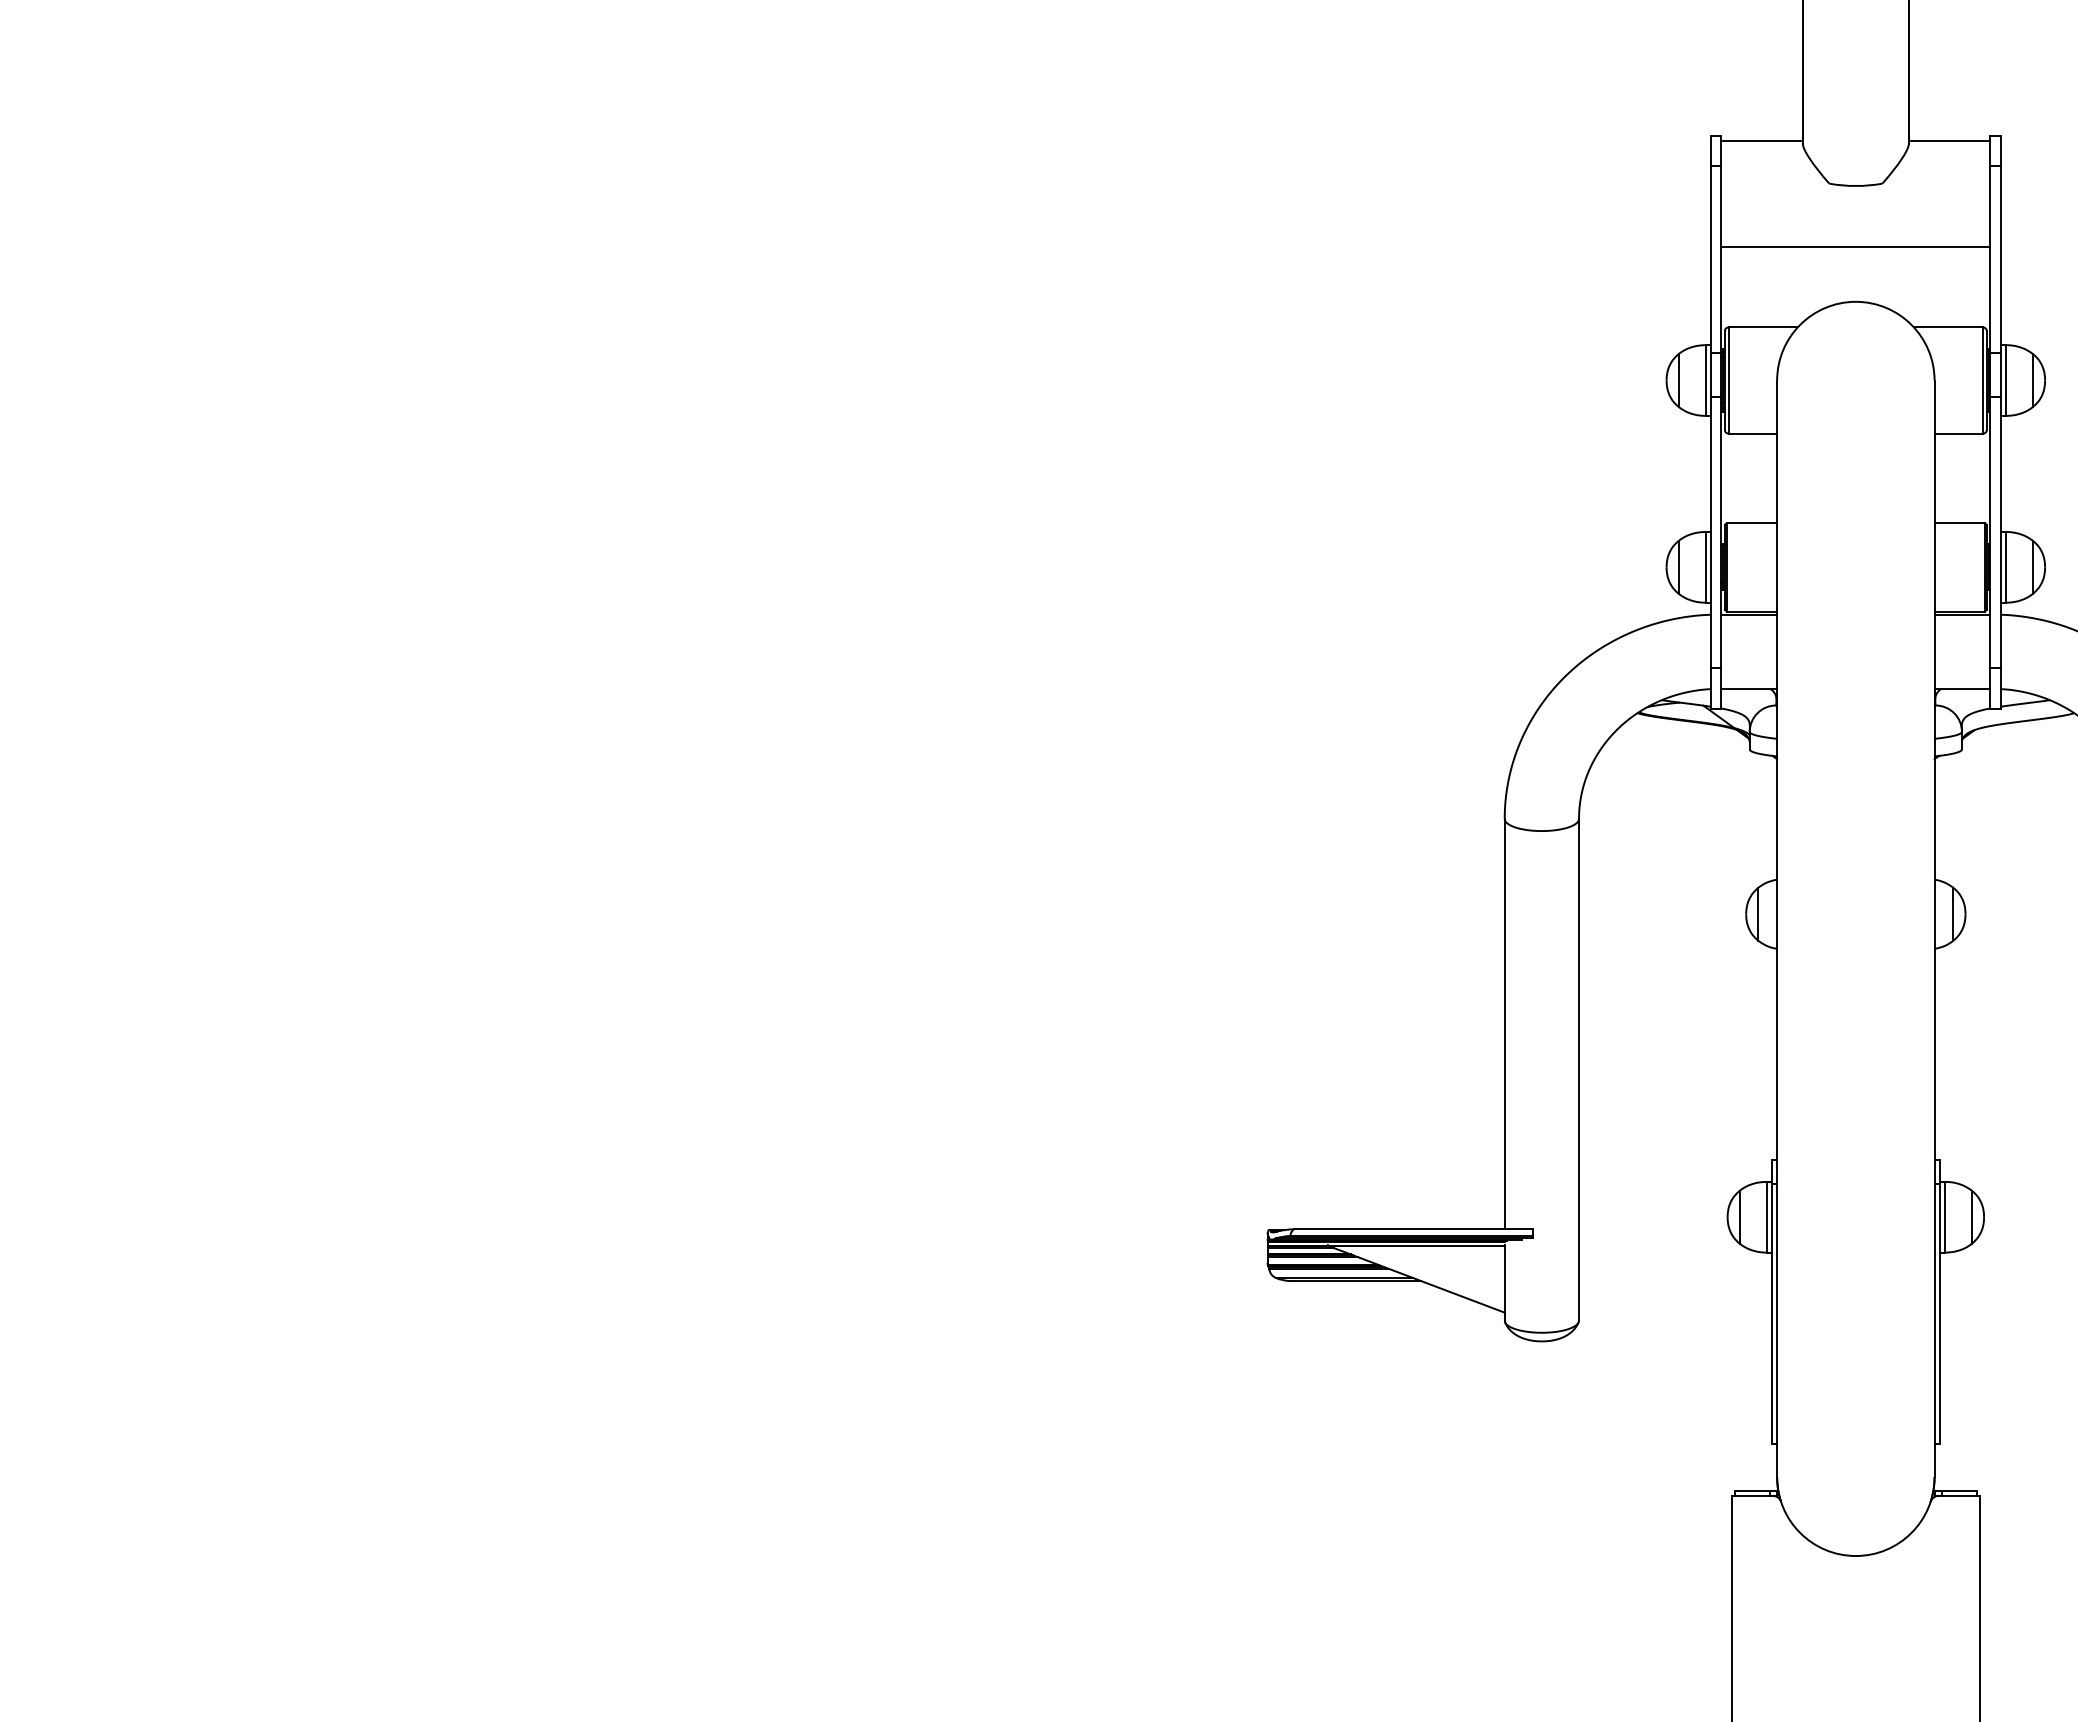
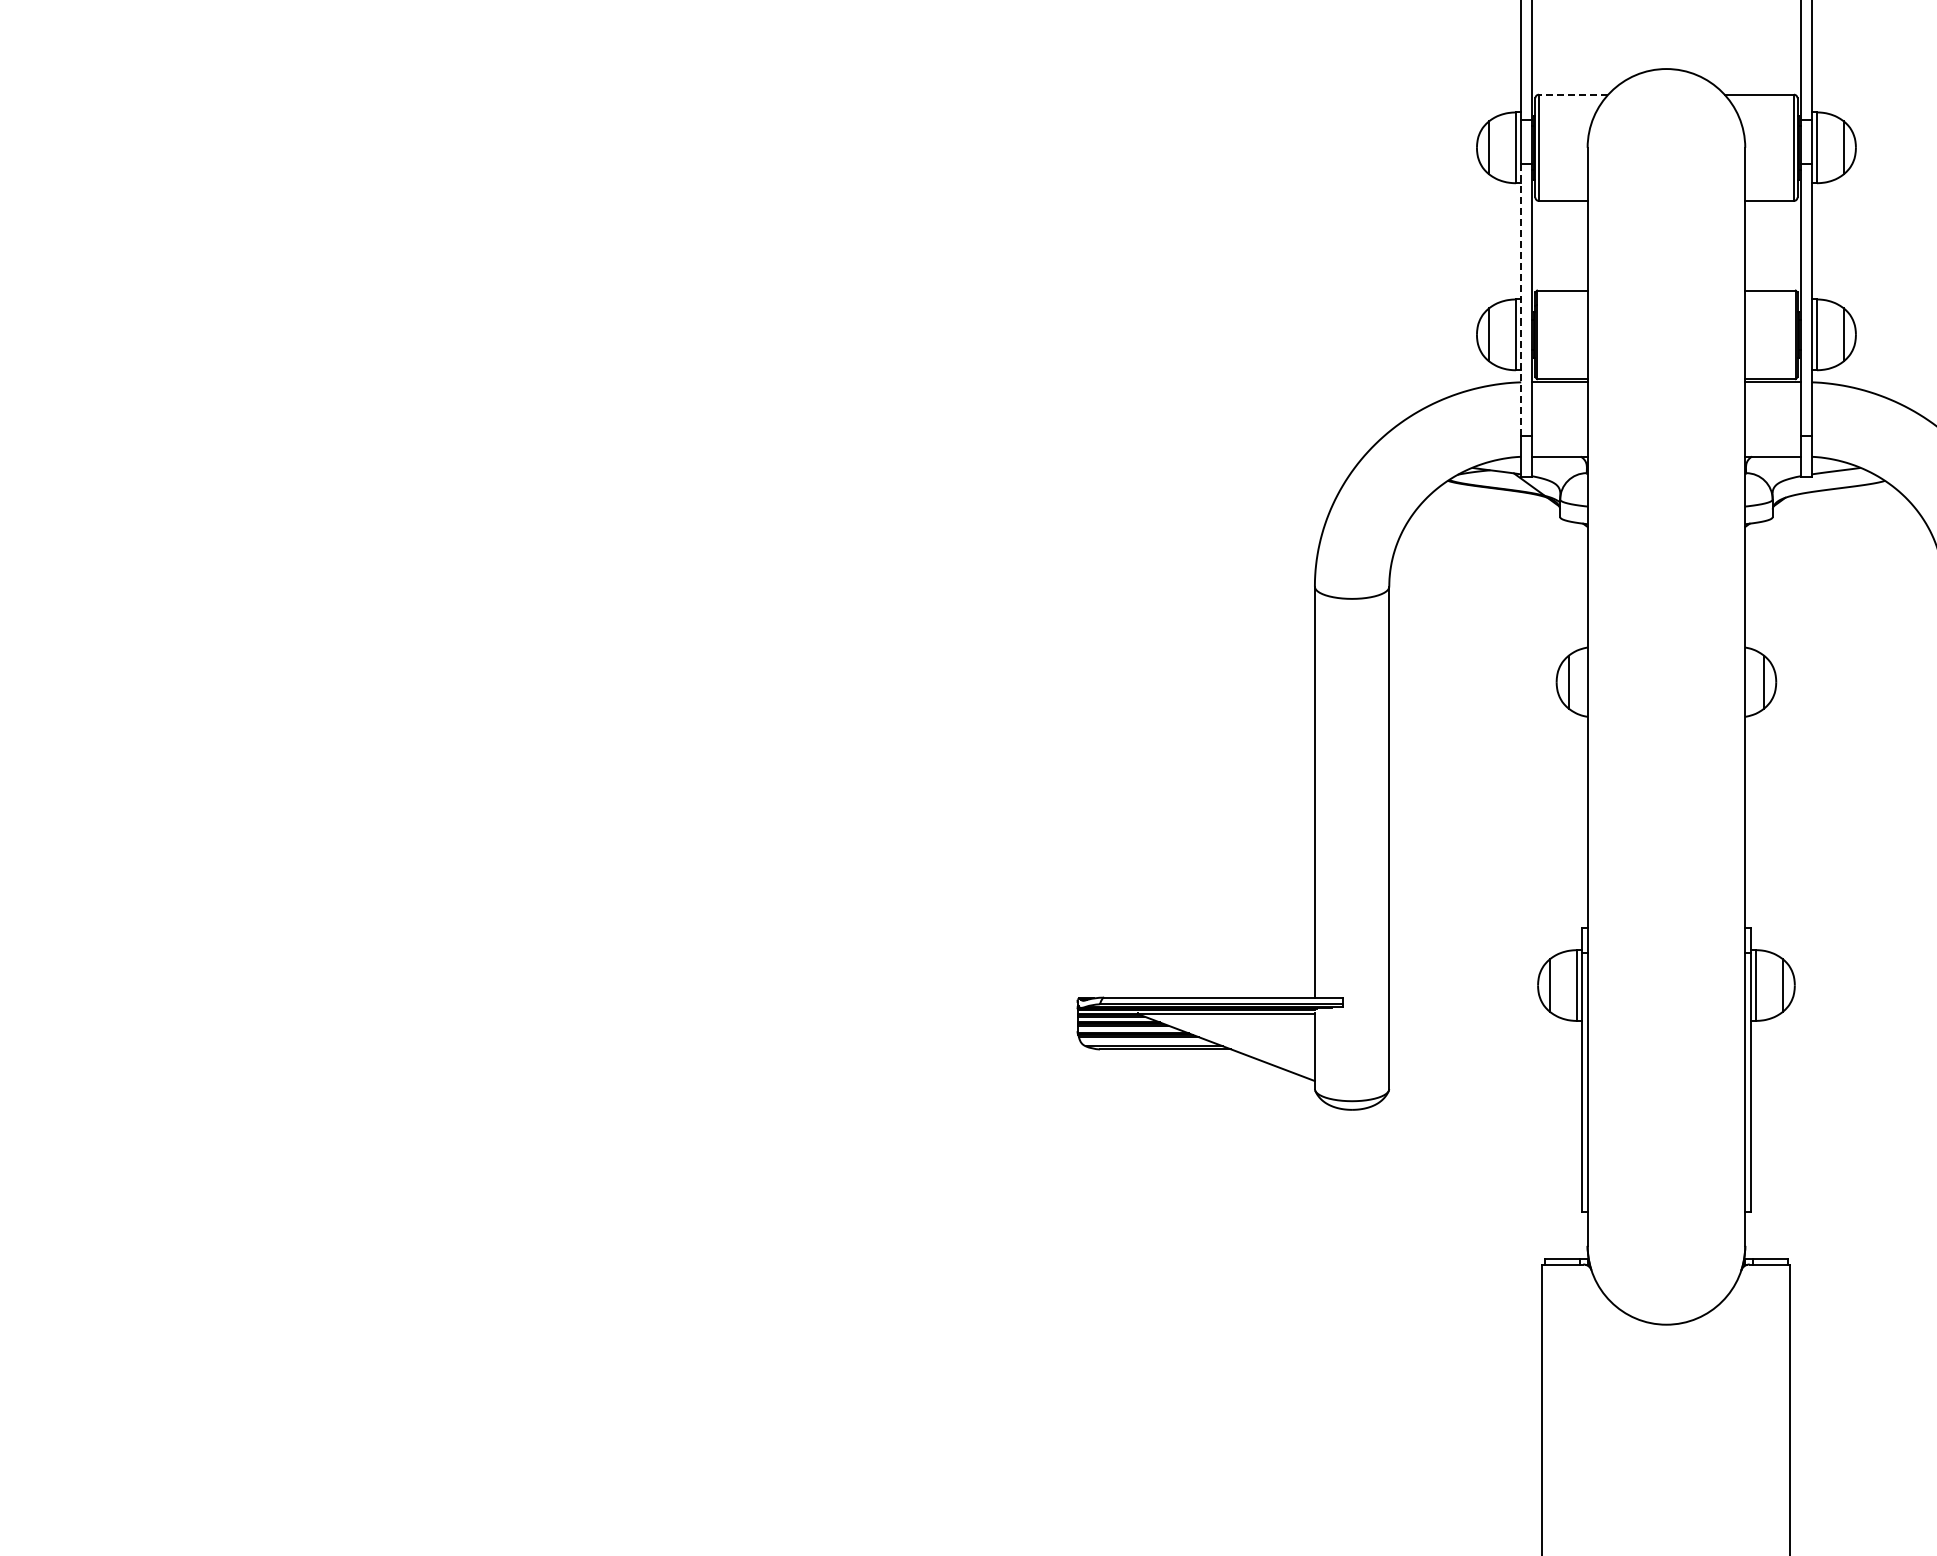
line: (1855, 246) -> (1666, 13), removed
line: (1763, 327) -> (1573, 94), solid -> dashed
line: (1710, 532) -> (1520, 299), solid -> dashed

